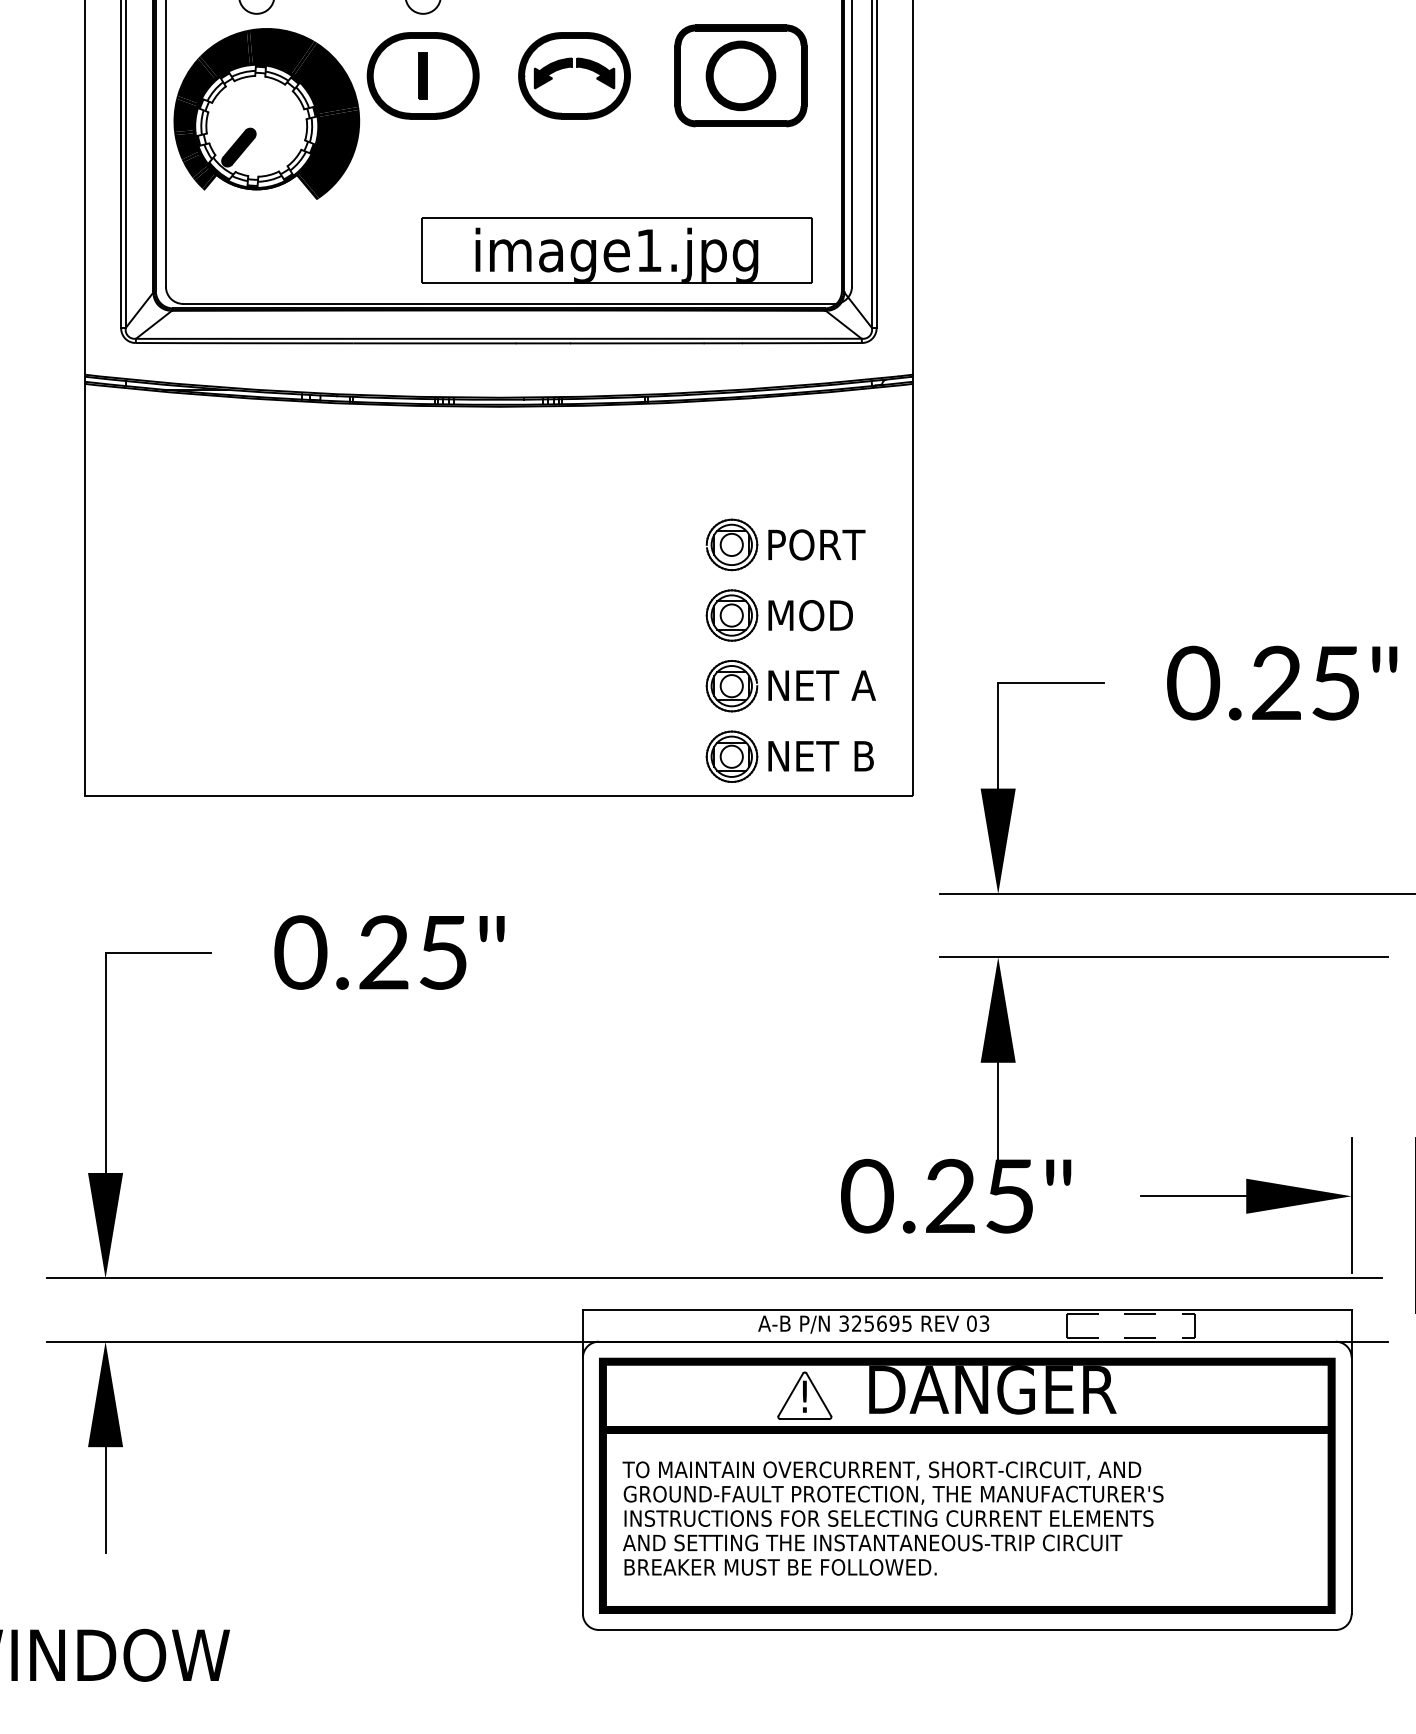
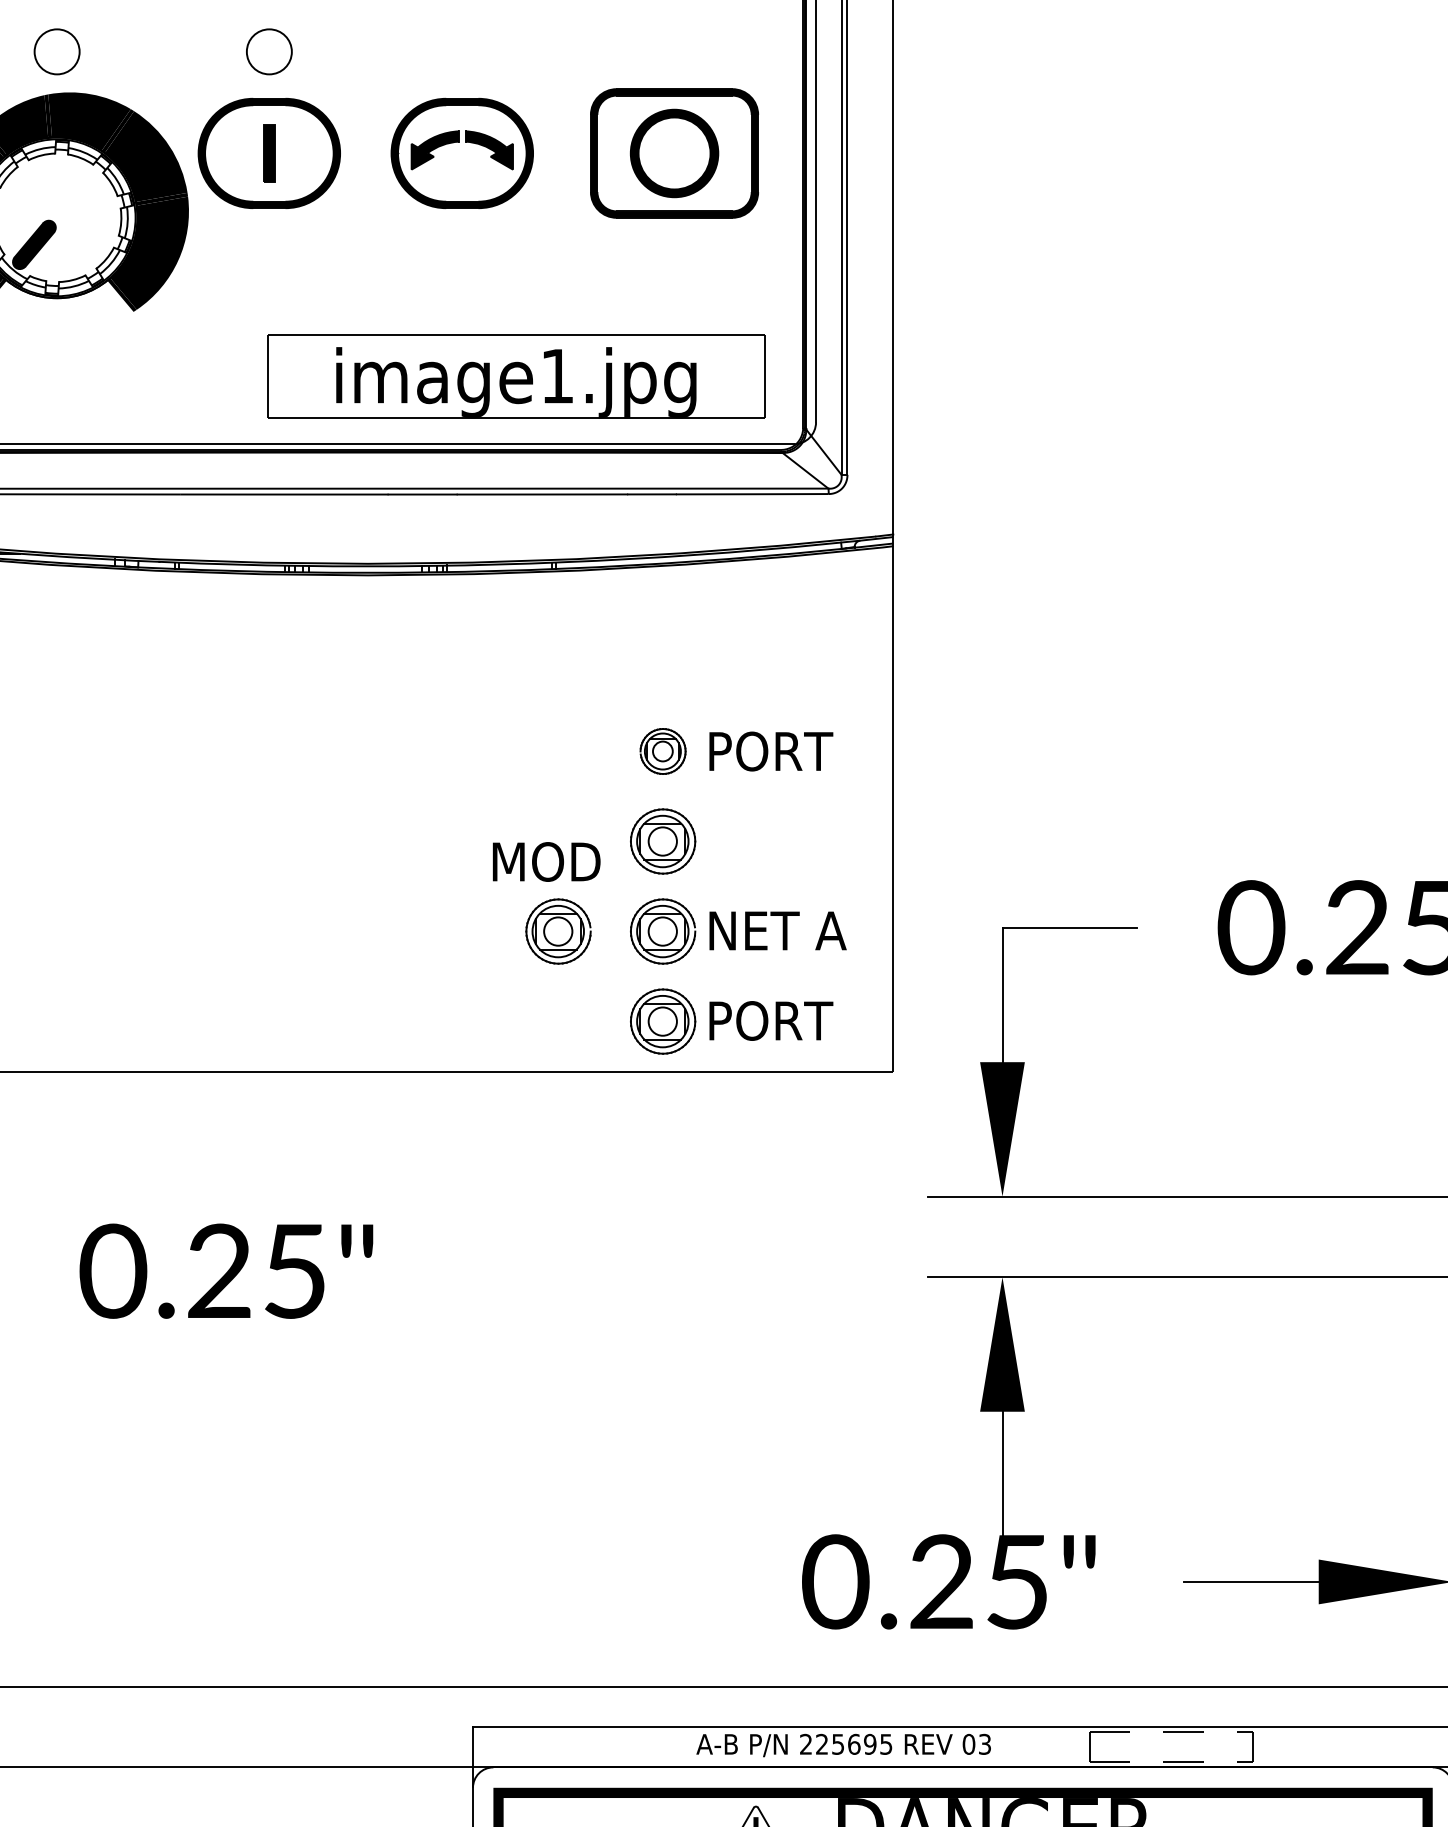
part: (731, 544) -> (662, 750), size x0.7
text: (810, 615) -> (546, 861), moved
part: (649, 686) -> (557, 931), added
text: (822, 755) -> (778, 1019), NET B -> PORT
text: (843, 1323) -> (805, 1744), 325695 -> 225695

